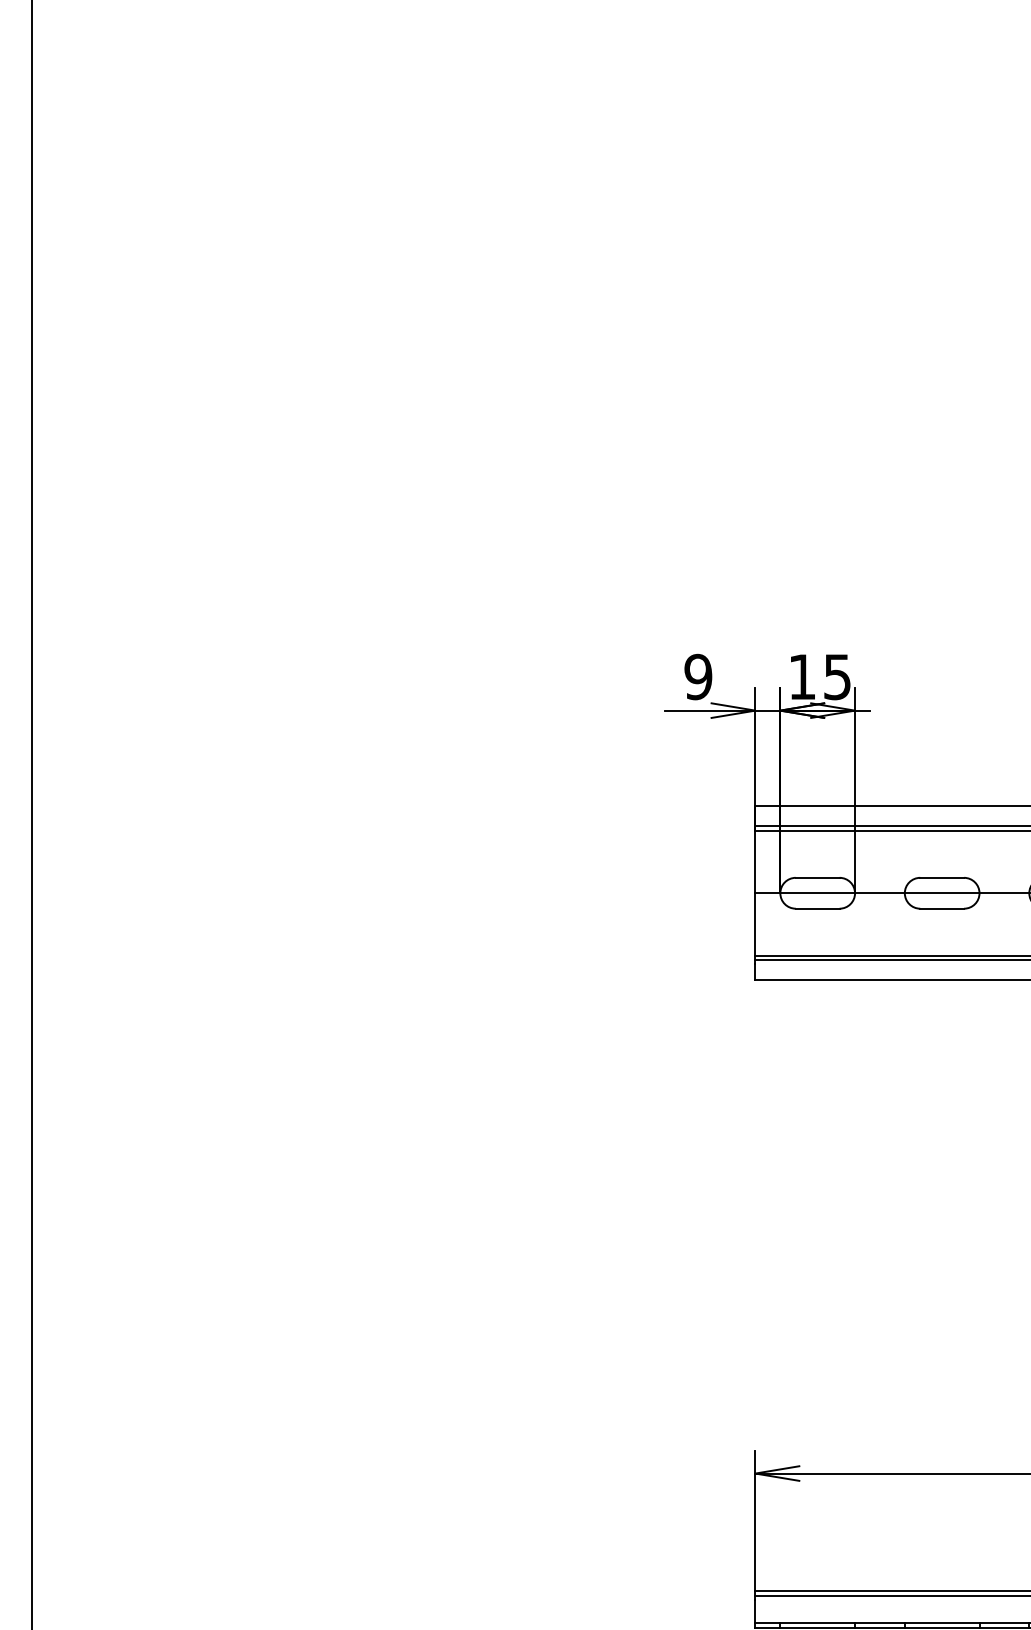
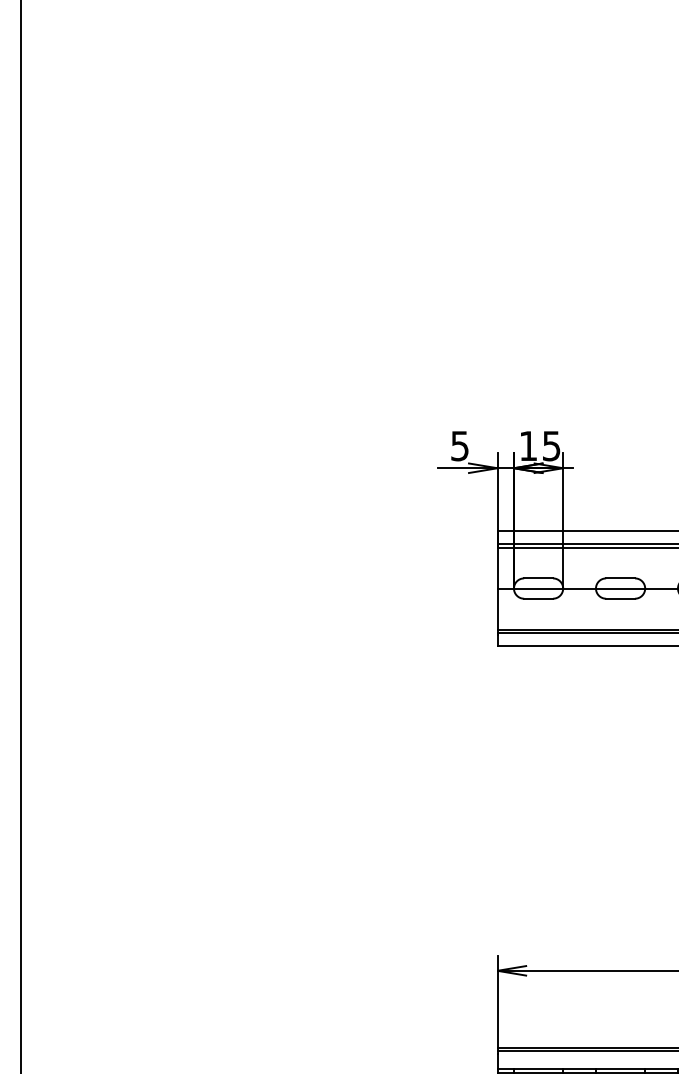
text: (697, 676) -> (459, 445), 9 -> 5

